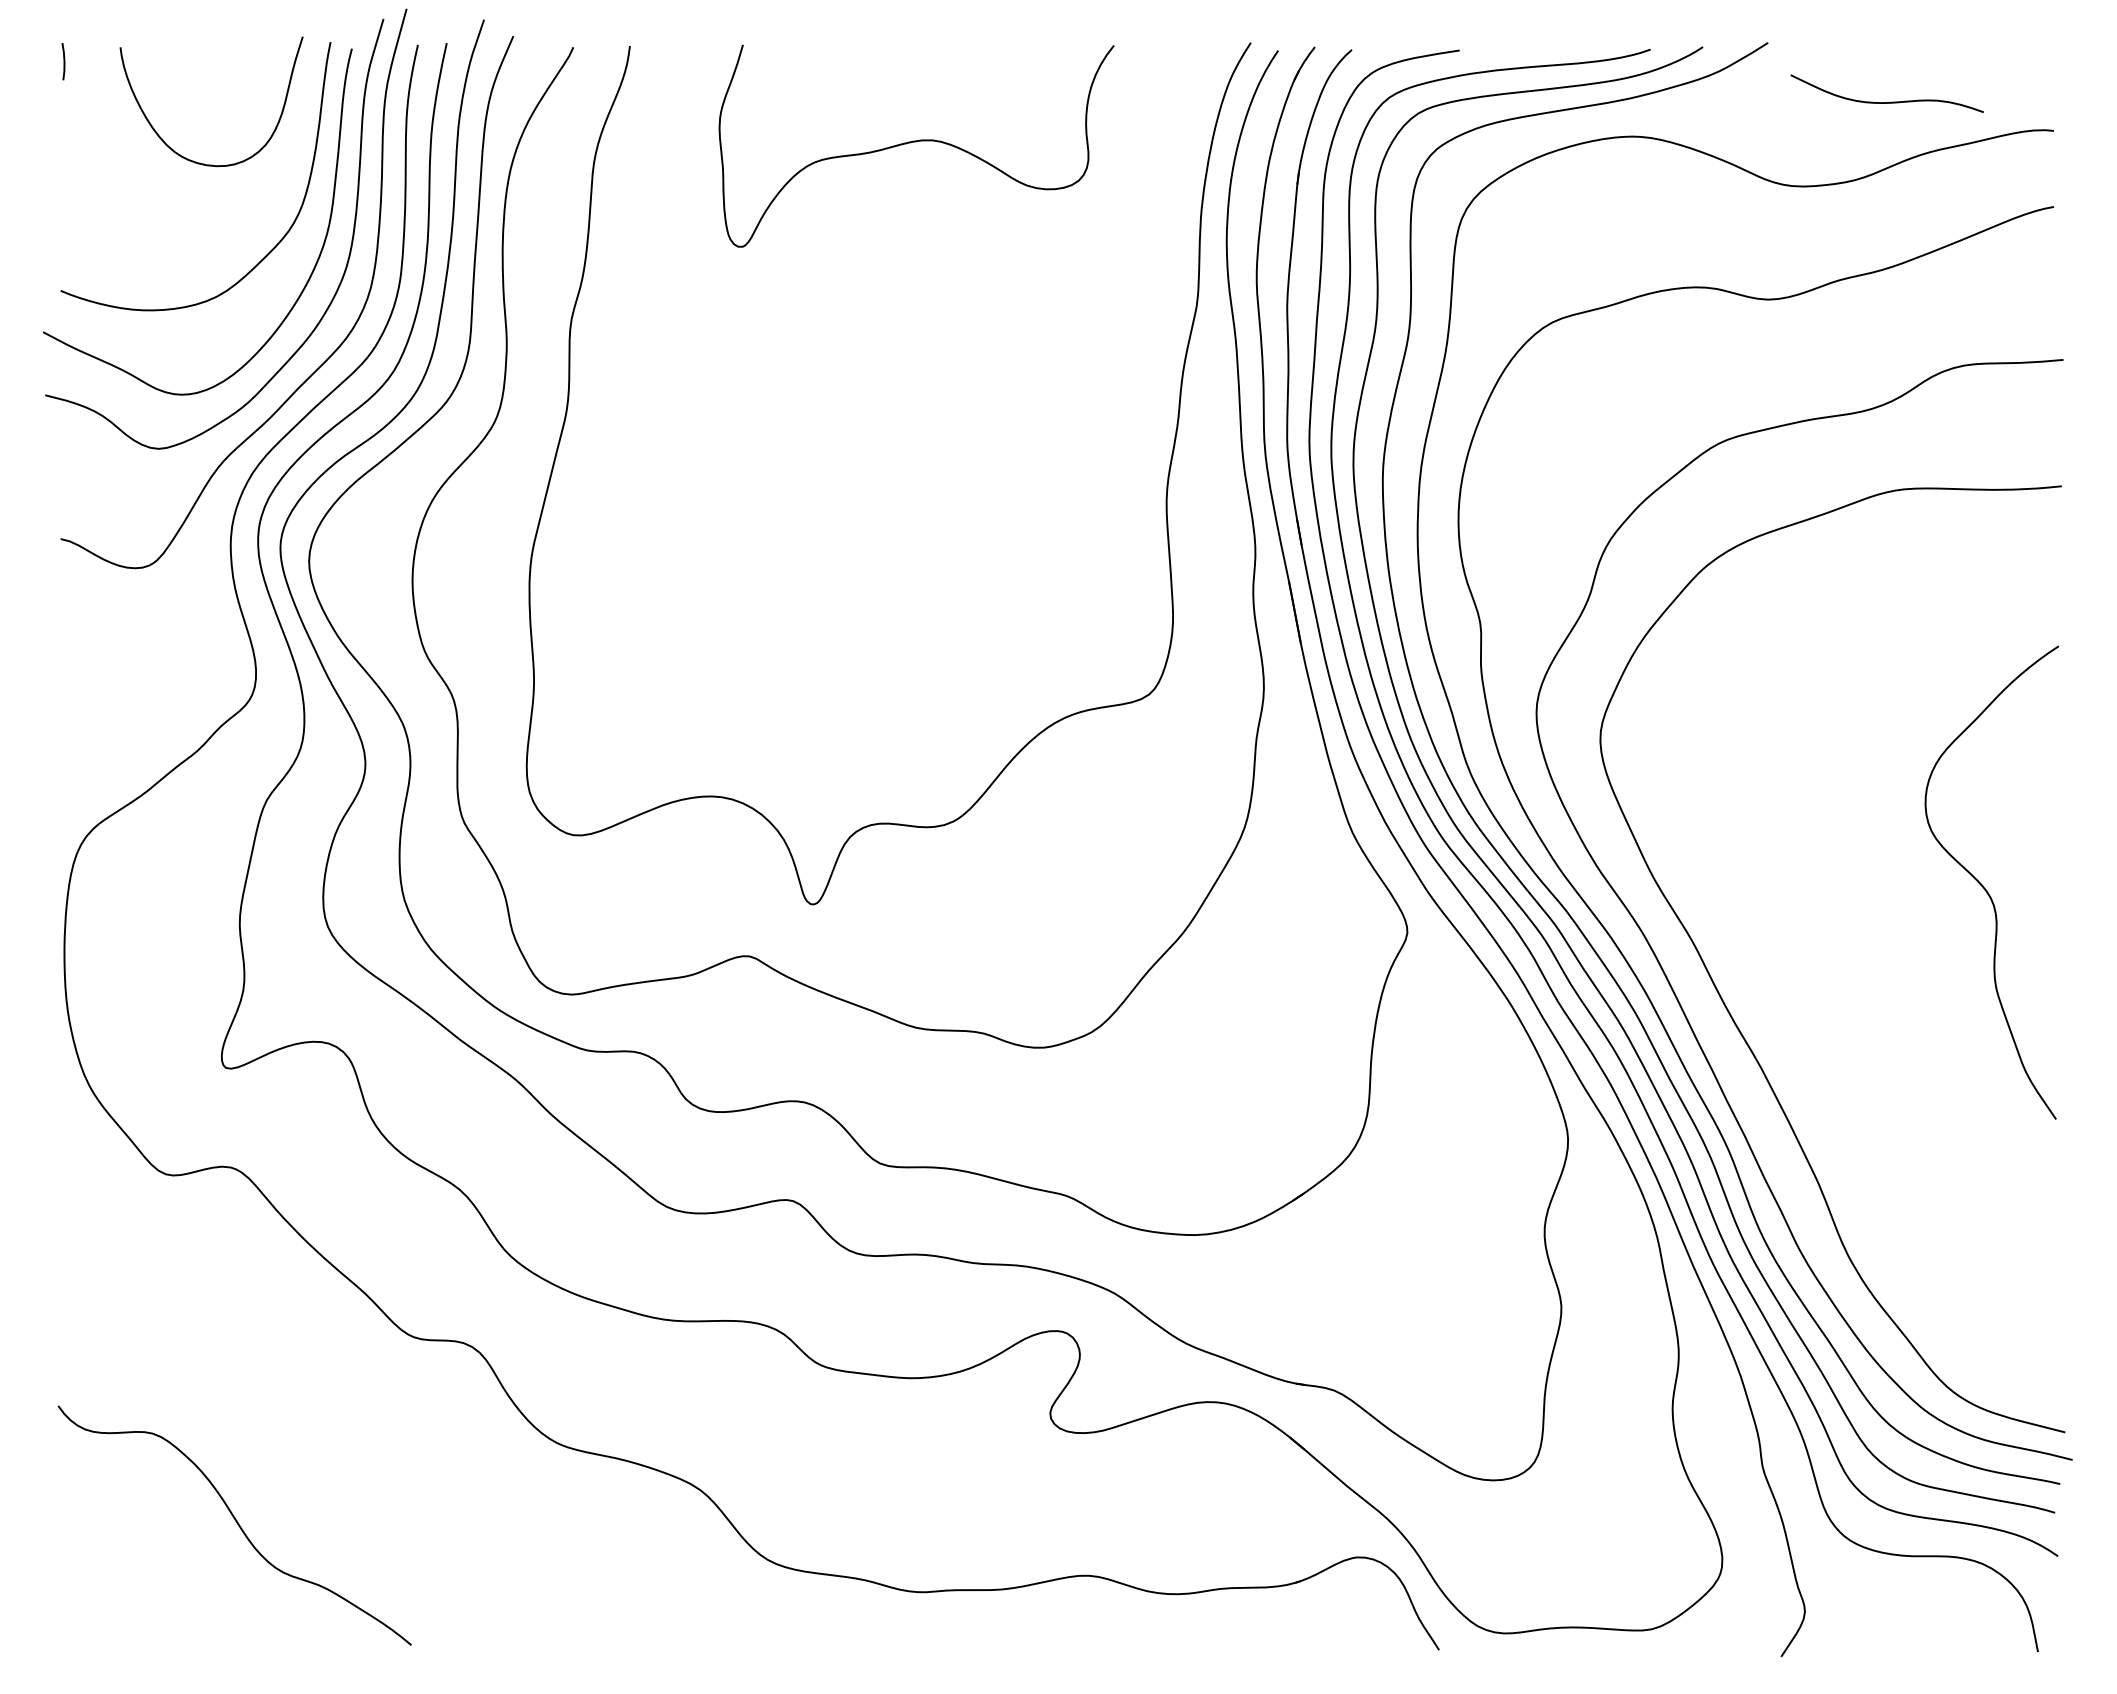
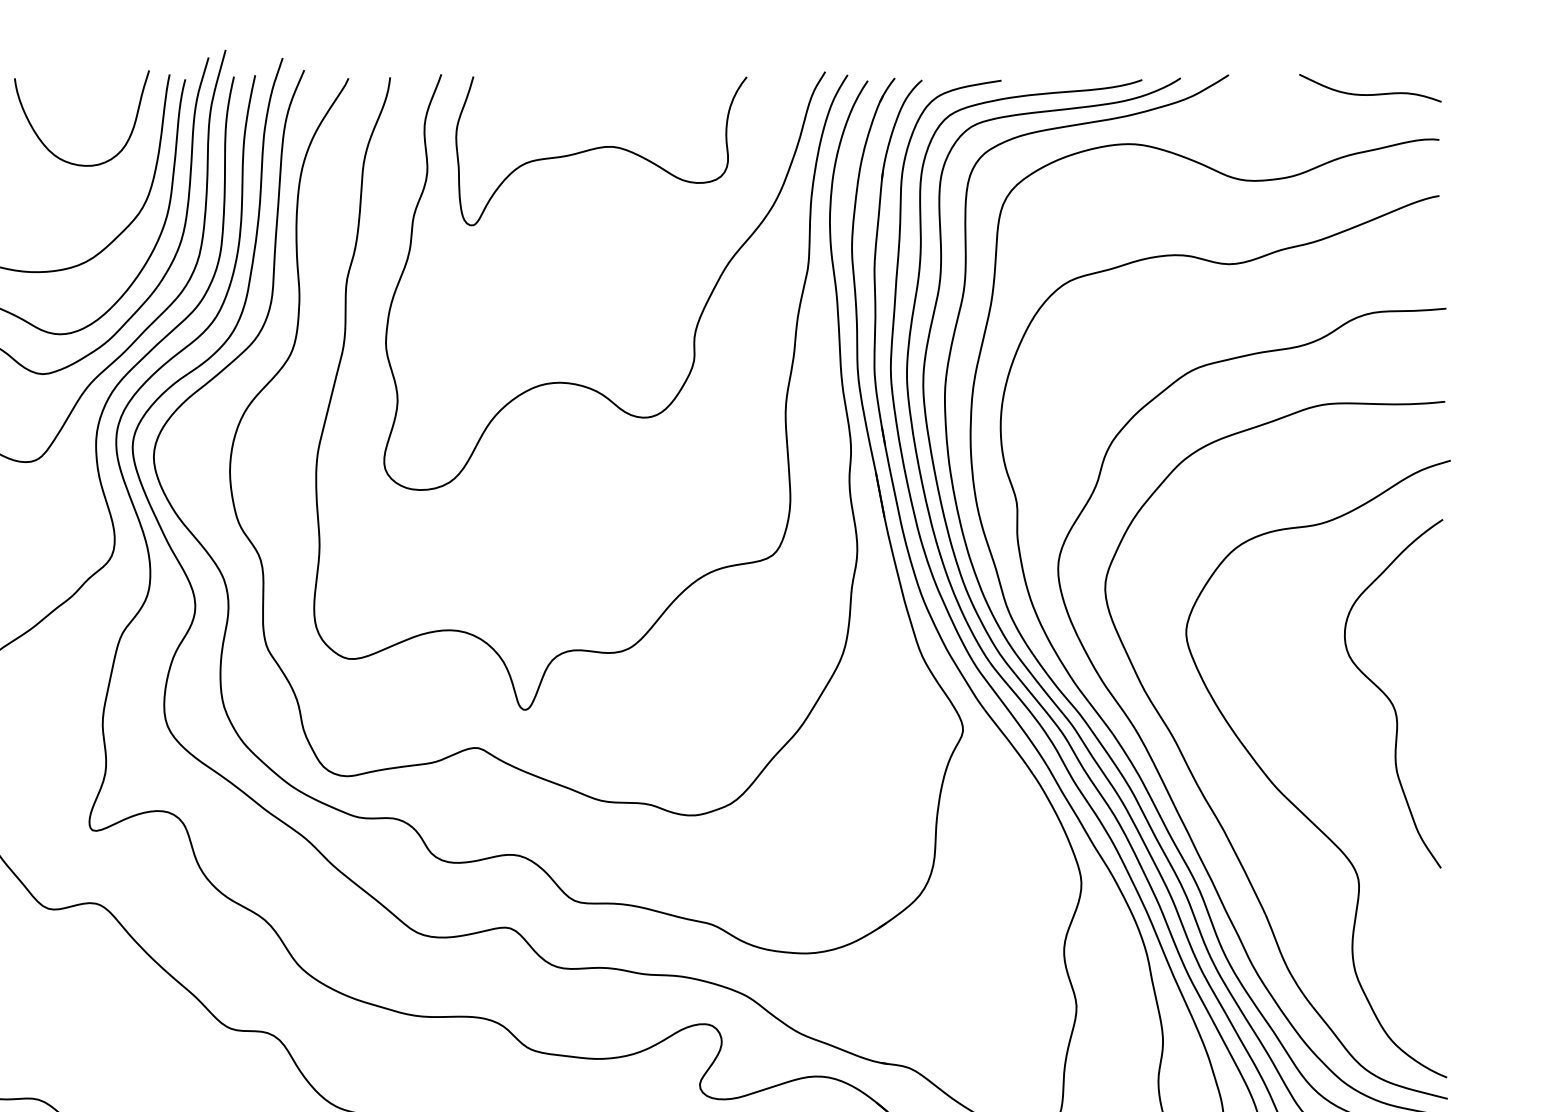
curve: (1890, 101) -> (1372, 93), moved
curve: (1049, 371) -> (699, 317), added
curve: (1848, 1024) -> (1288, 798), added

